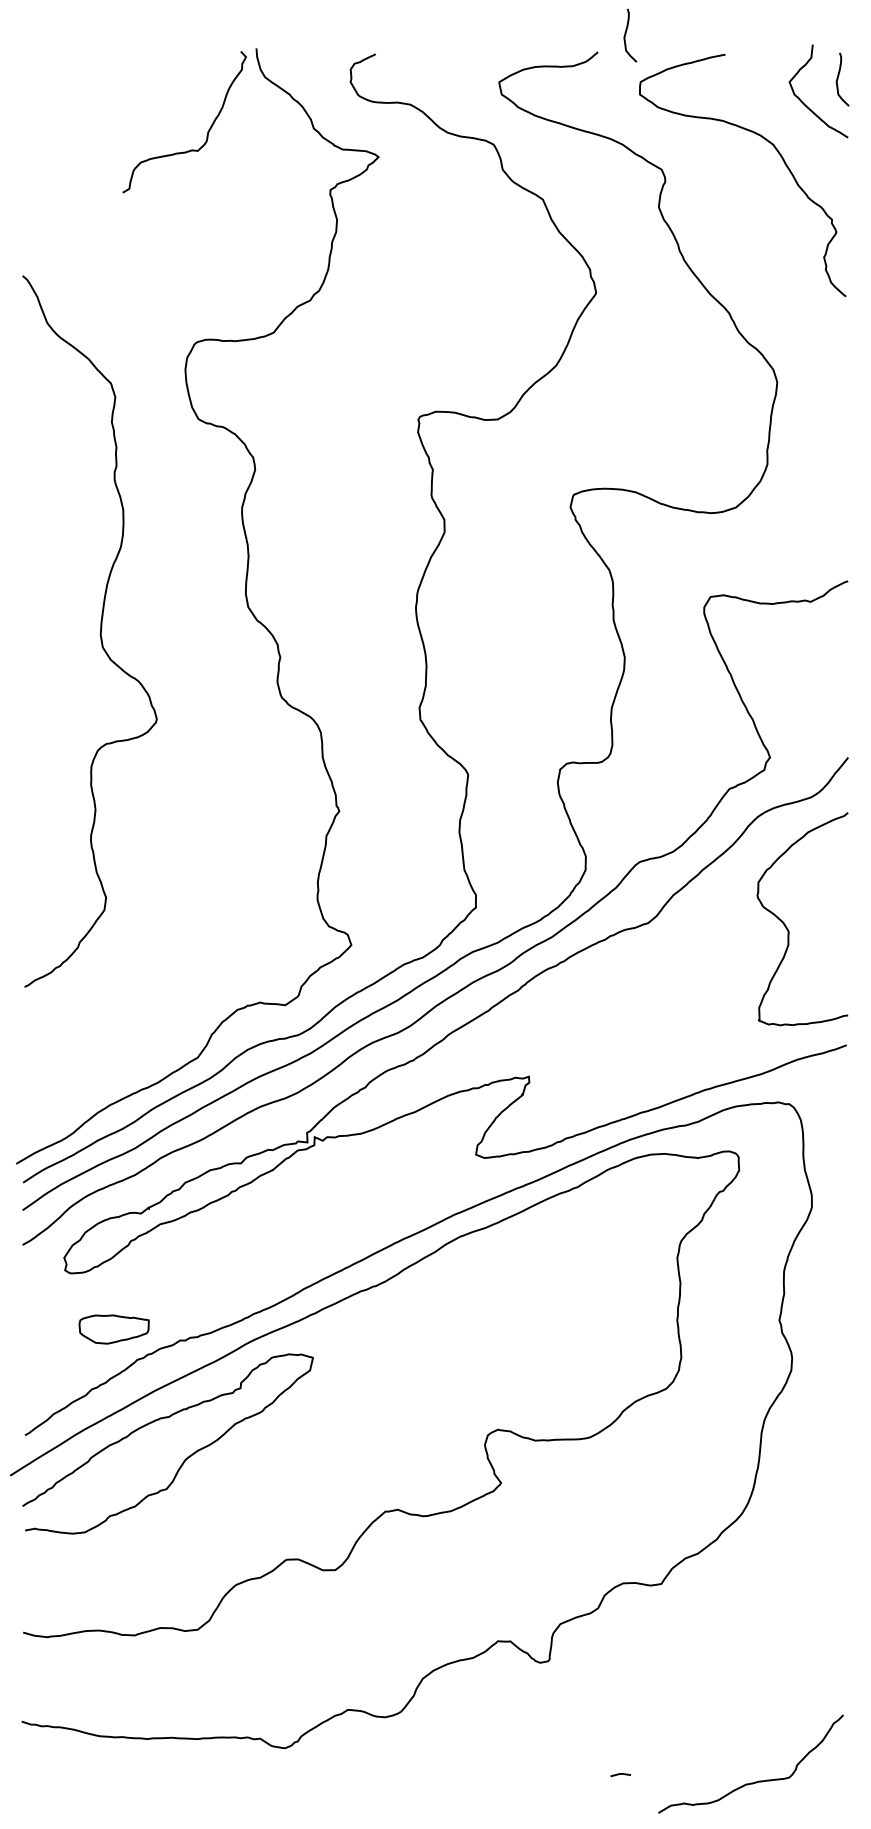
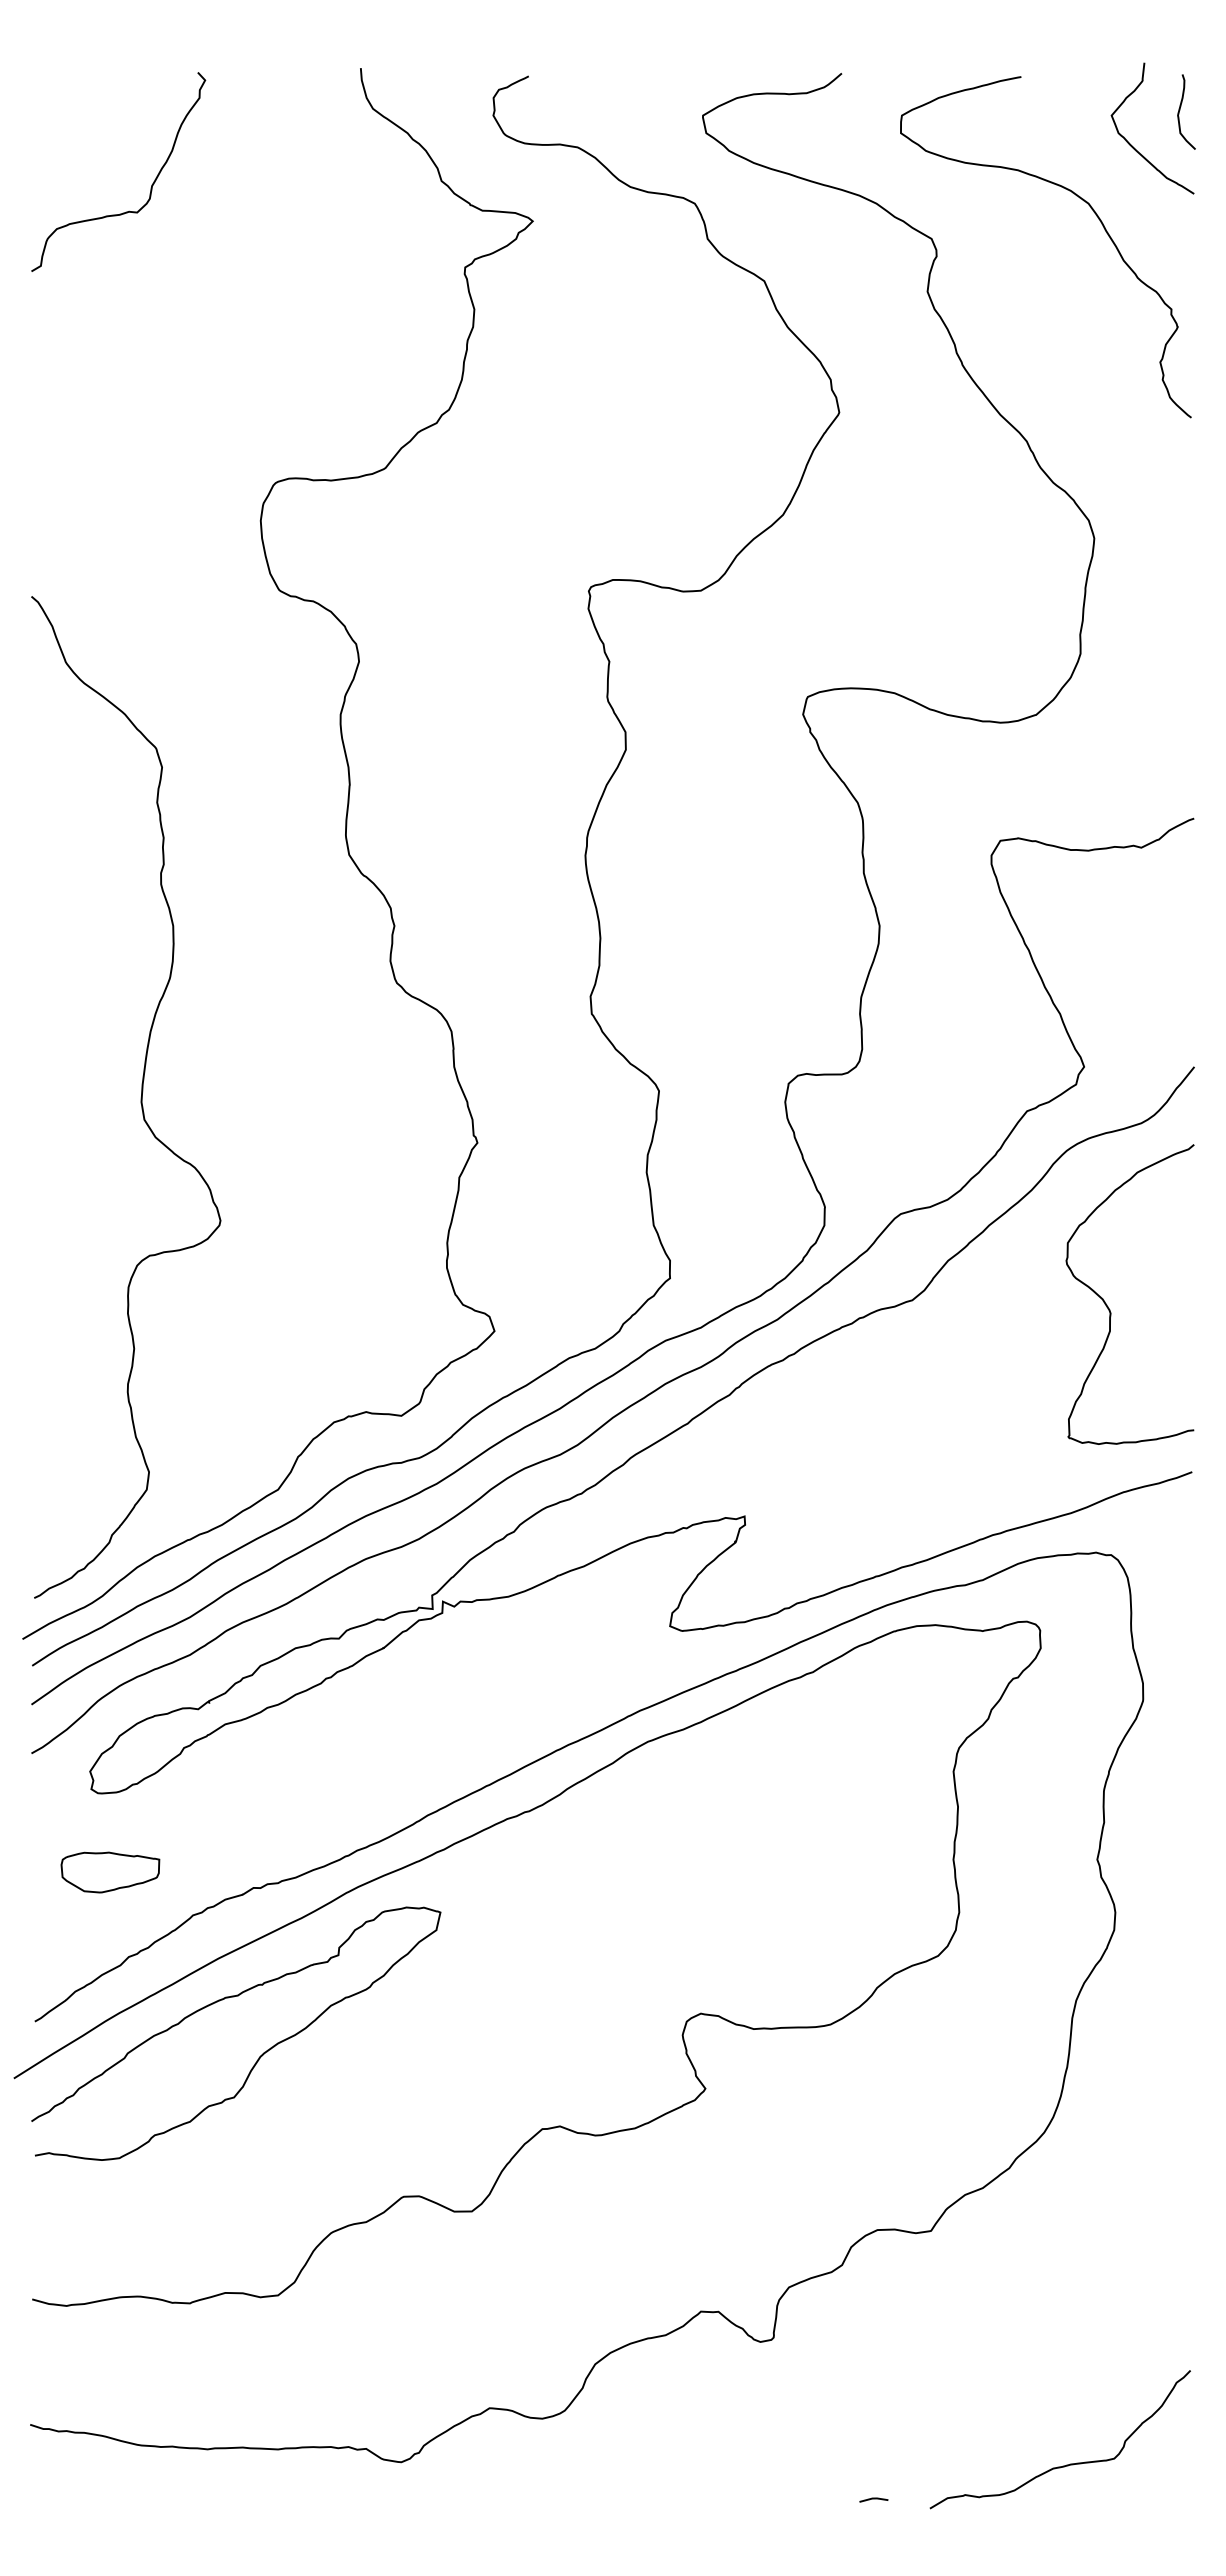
curve: (626, 34) -> (881, 48), removed
curve: (207, 131) -> (151, 184), moved
curve: (100, 631) -> (140, 1097), moved
part: (114, 1329) -> (110, 1872), moved
curve: (755, 1781) -> (1066, 2464), moved

